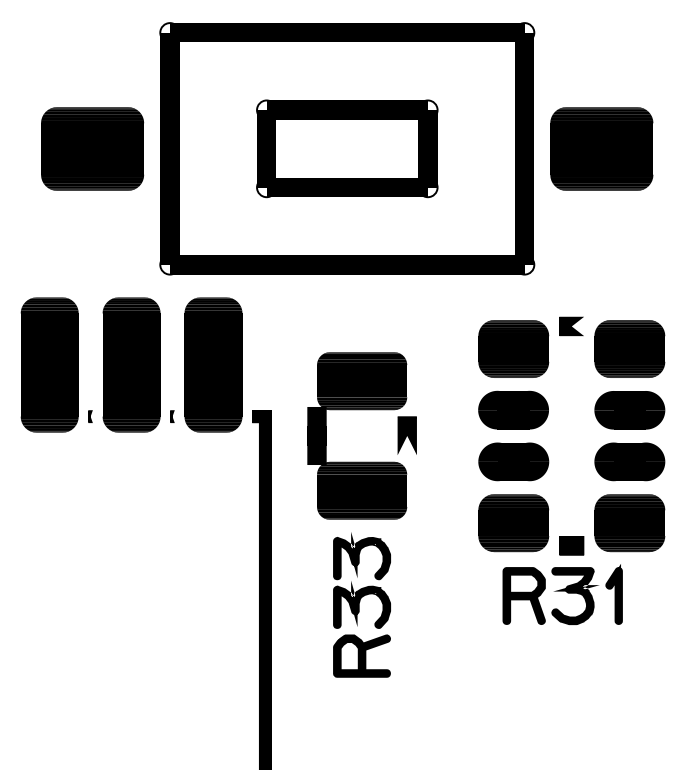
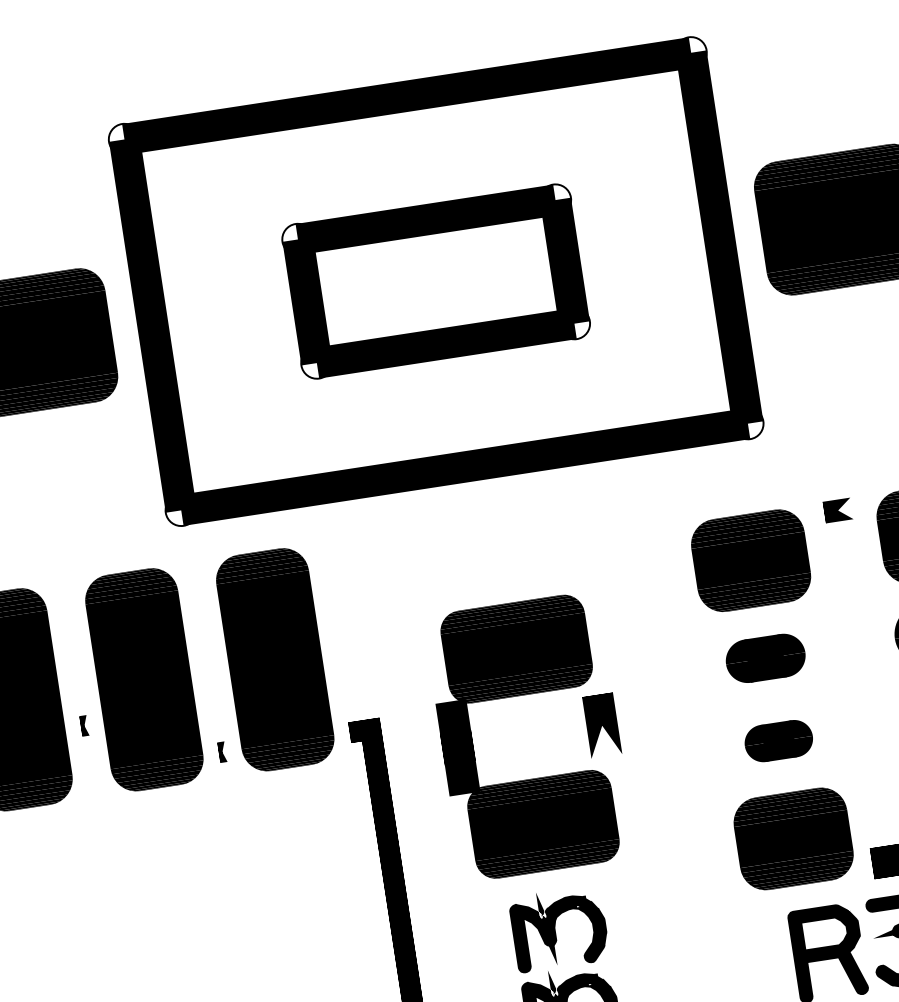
part: (571, 326) -> (837, 510), size x0.7
part: (513, 409) -> (765, 657), size x0.7
part: (90, 416) -> (84, 725), moved
part: (513, 461) -> (778, 740), size x0.6

